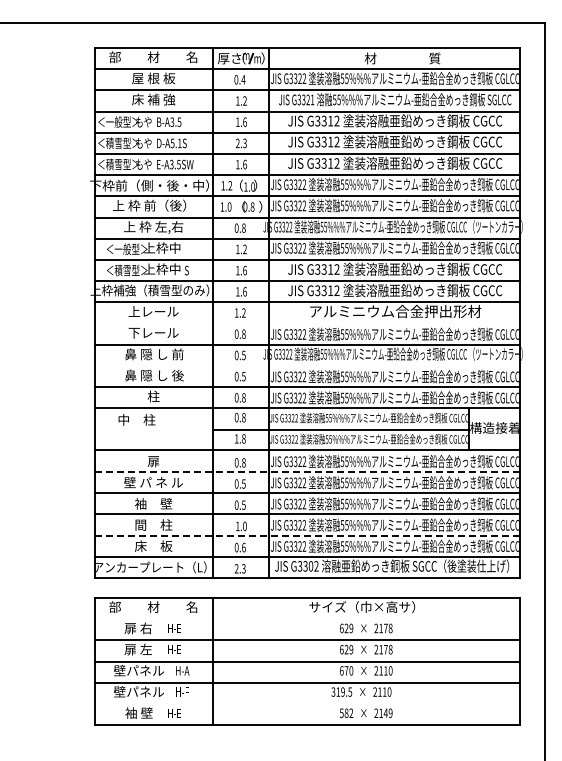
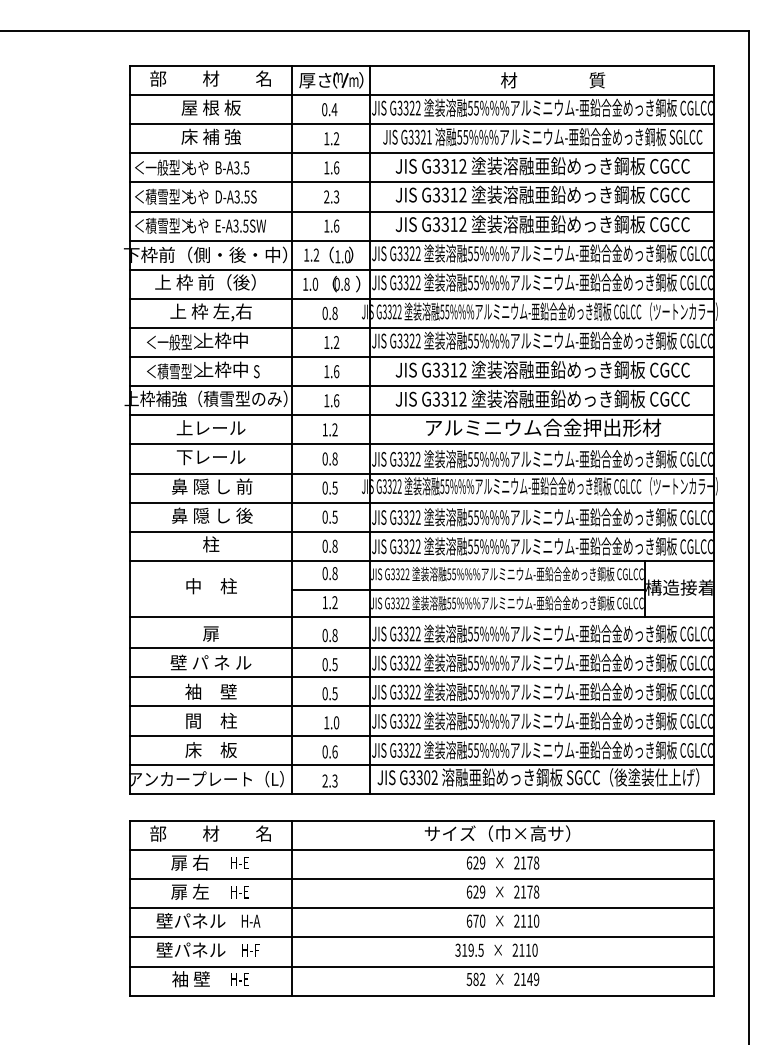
text: (176, 143) -> (242, 197), D-A5.1S -> D-A3.5S
line: (306, 323) -> (421, 444), added
line: (306, 366) -> (421, 503), added
text: (136, 419) -> (210, 585), moved
text: (243, 438) -> (334, 602), 1.8 -> 1.2
line: (307, 472) -> (422, 648), dashed -> solid
line: (307, 535) -> (422, 735), dashed -> solid
line: (306, 619) -> (421, 850), added
line: (306, 703) -> (421, 965), added

